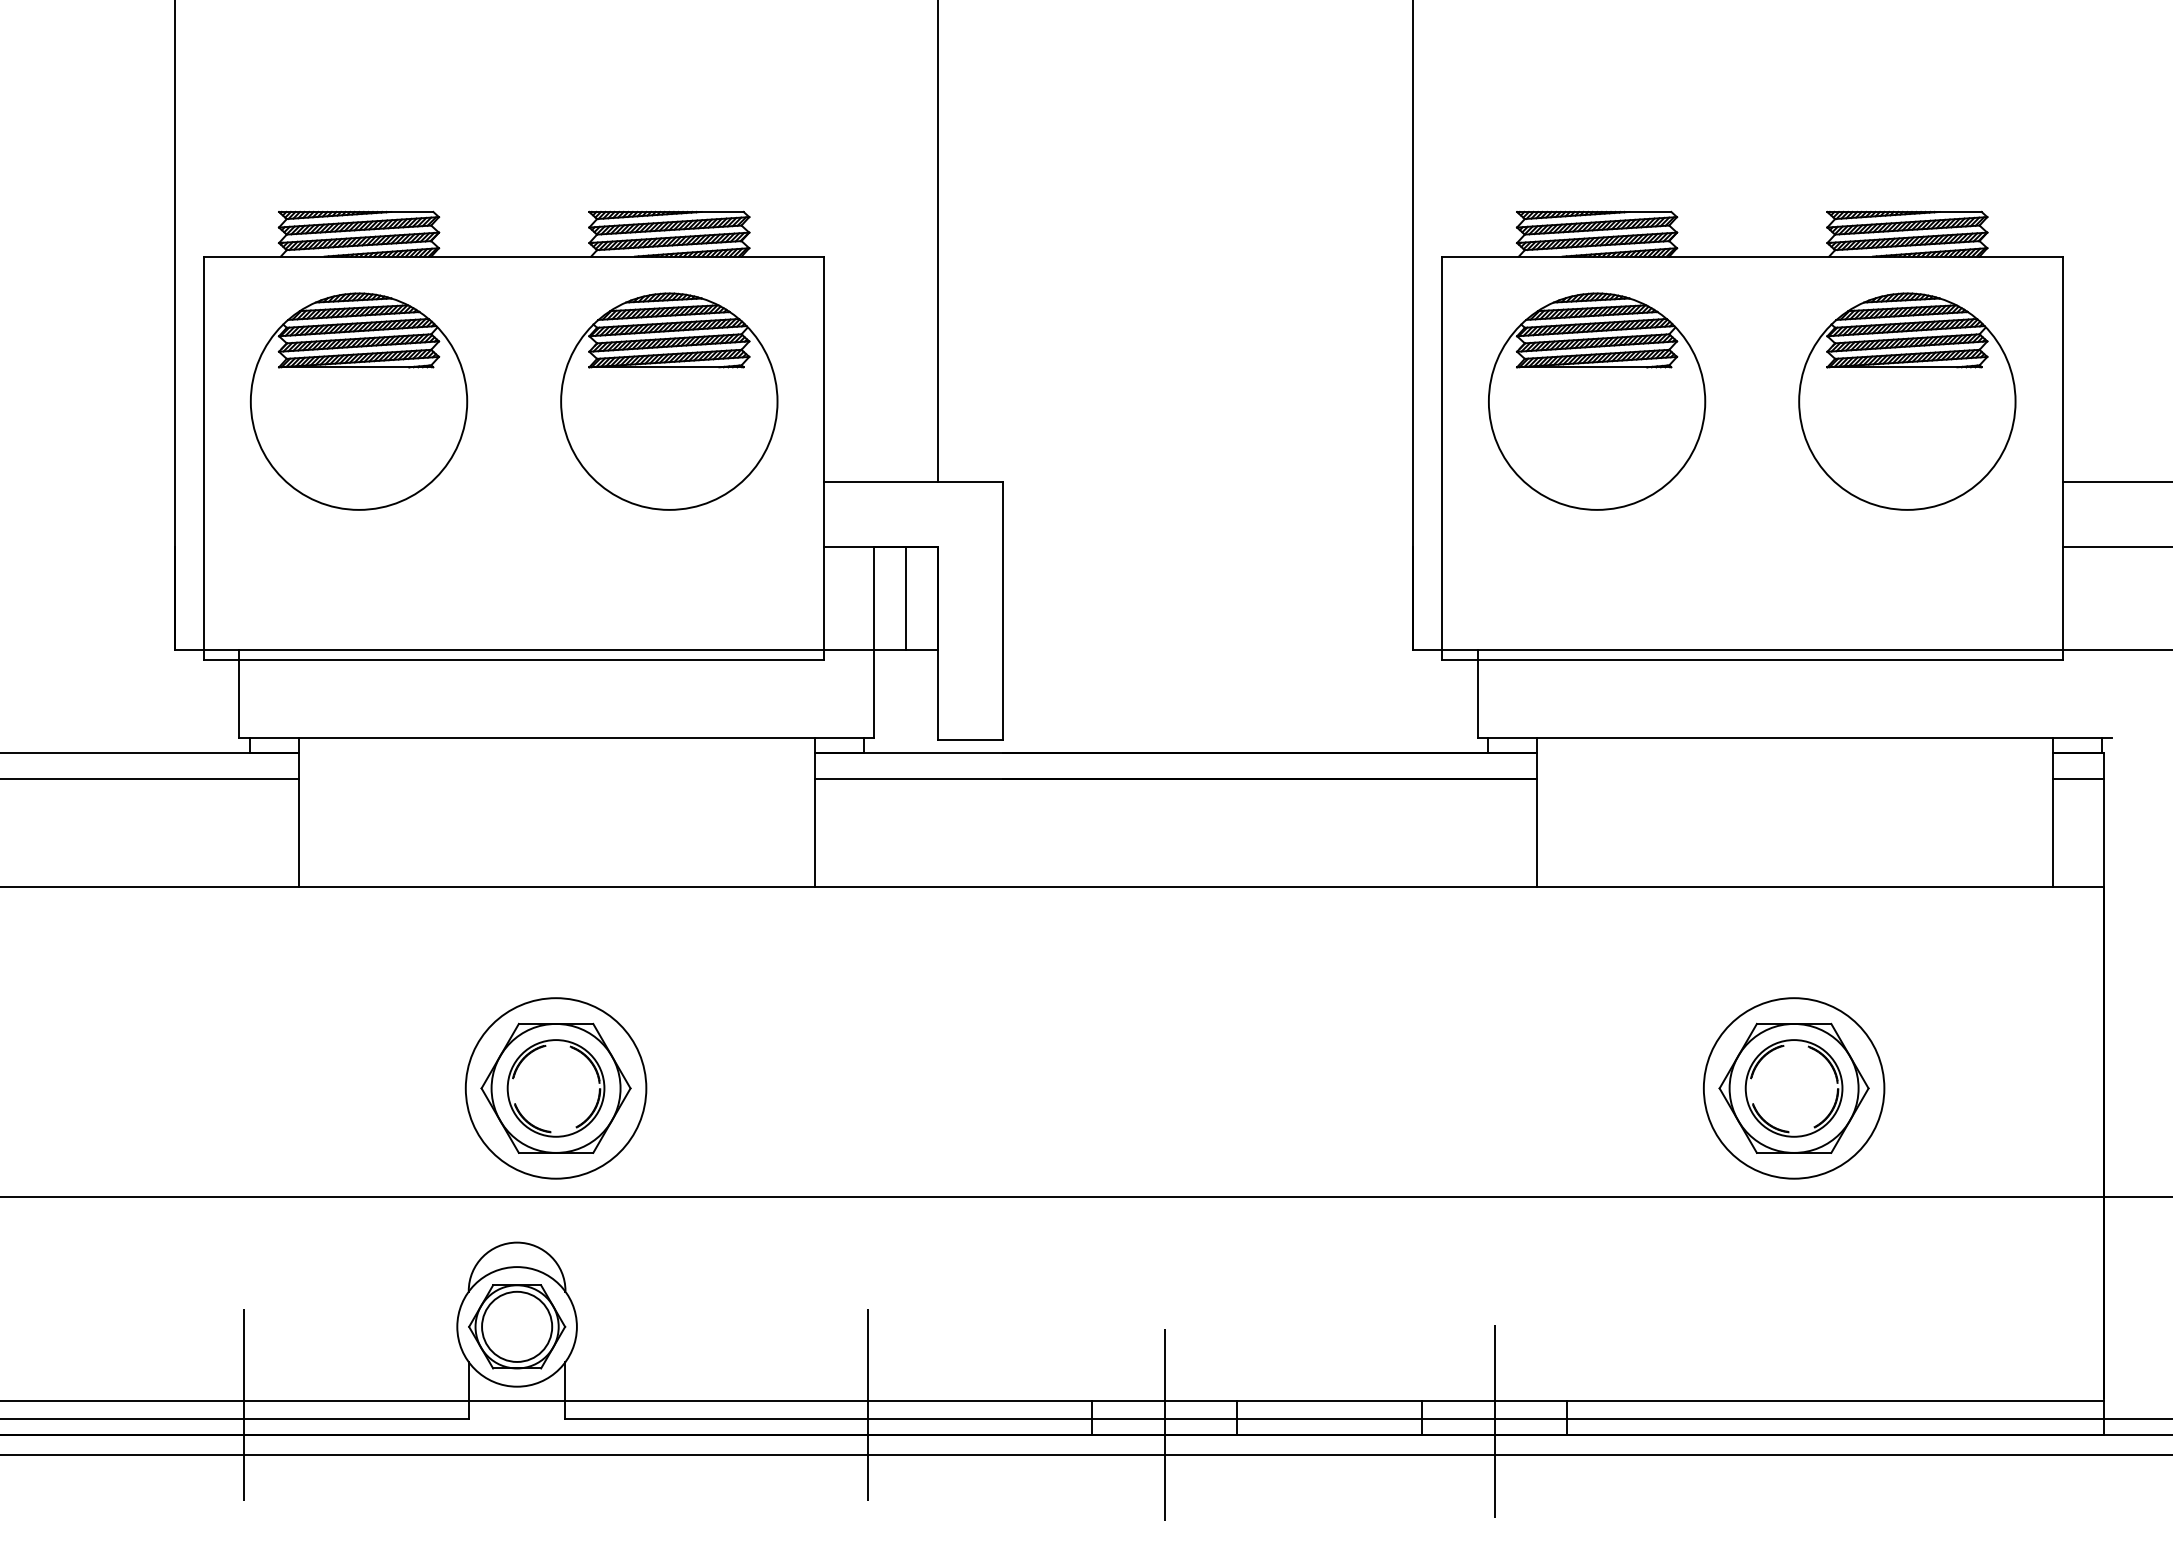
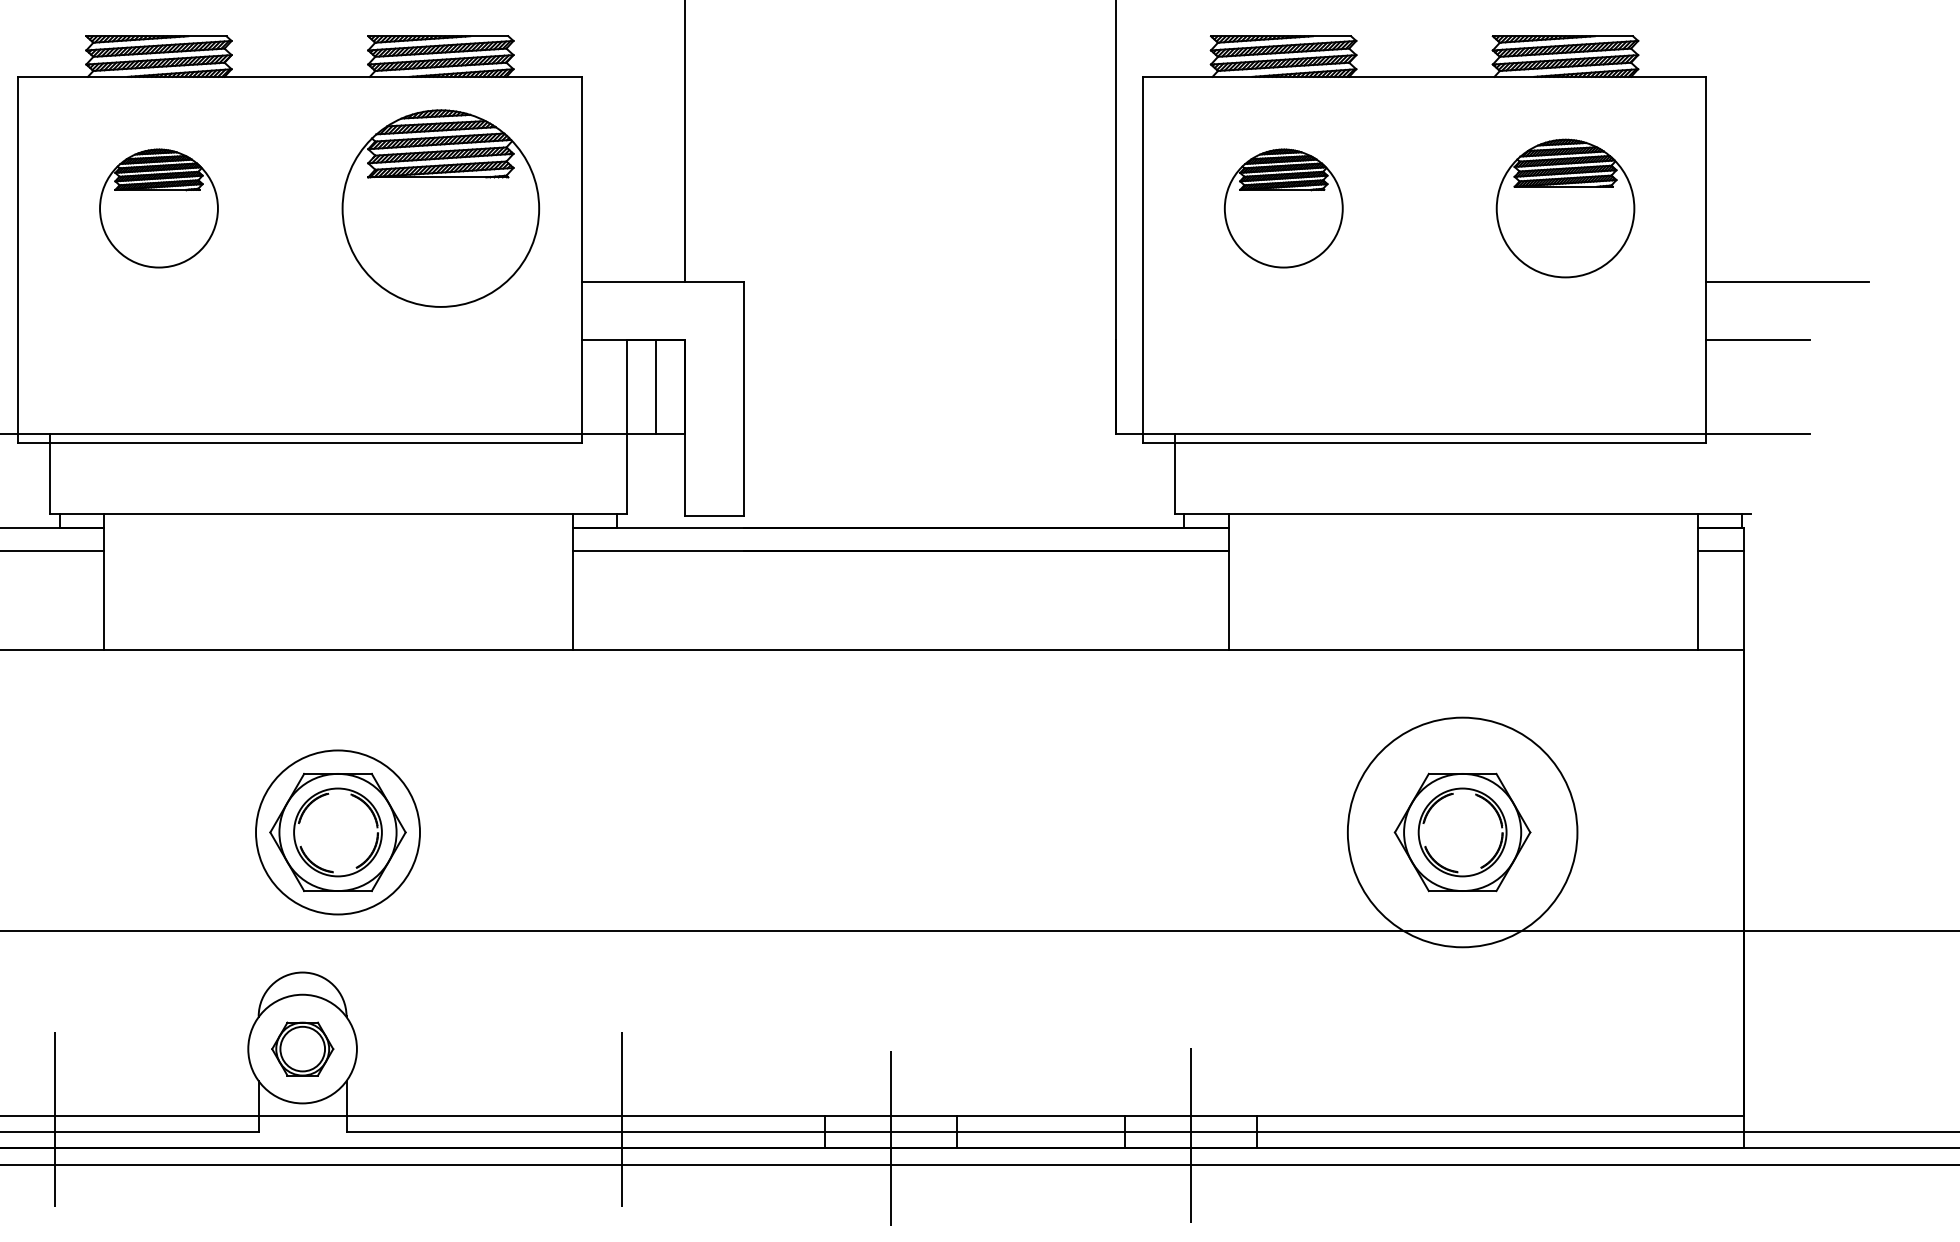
part: (358, 401) -> (158, 208), size x0.6
part: (1597, 401) -> (1284, 208), size x0.6
part: (1907, 401) -> (1565, 208), size x0.7
circle: (1793, 1088) -> (1462, 832), size x1.4
part: (517, 1326) -> (302, 1048), size x0.7

